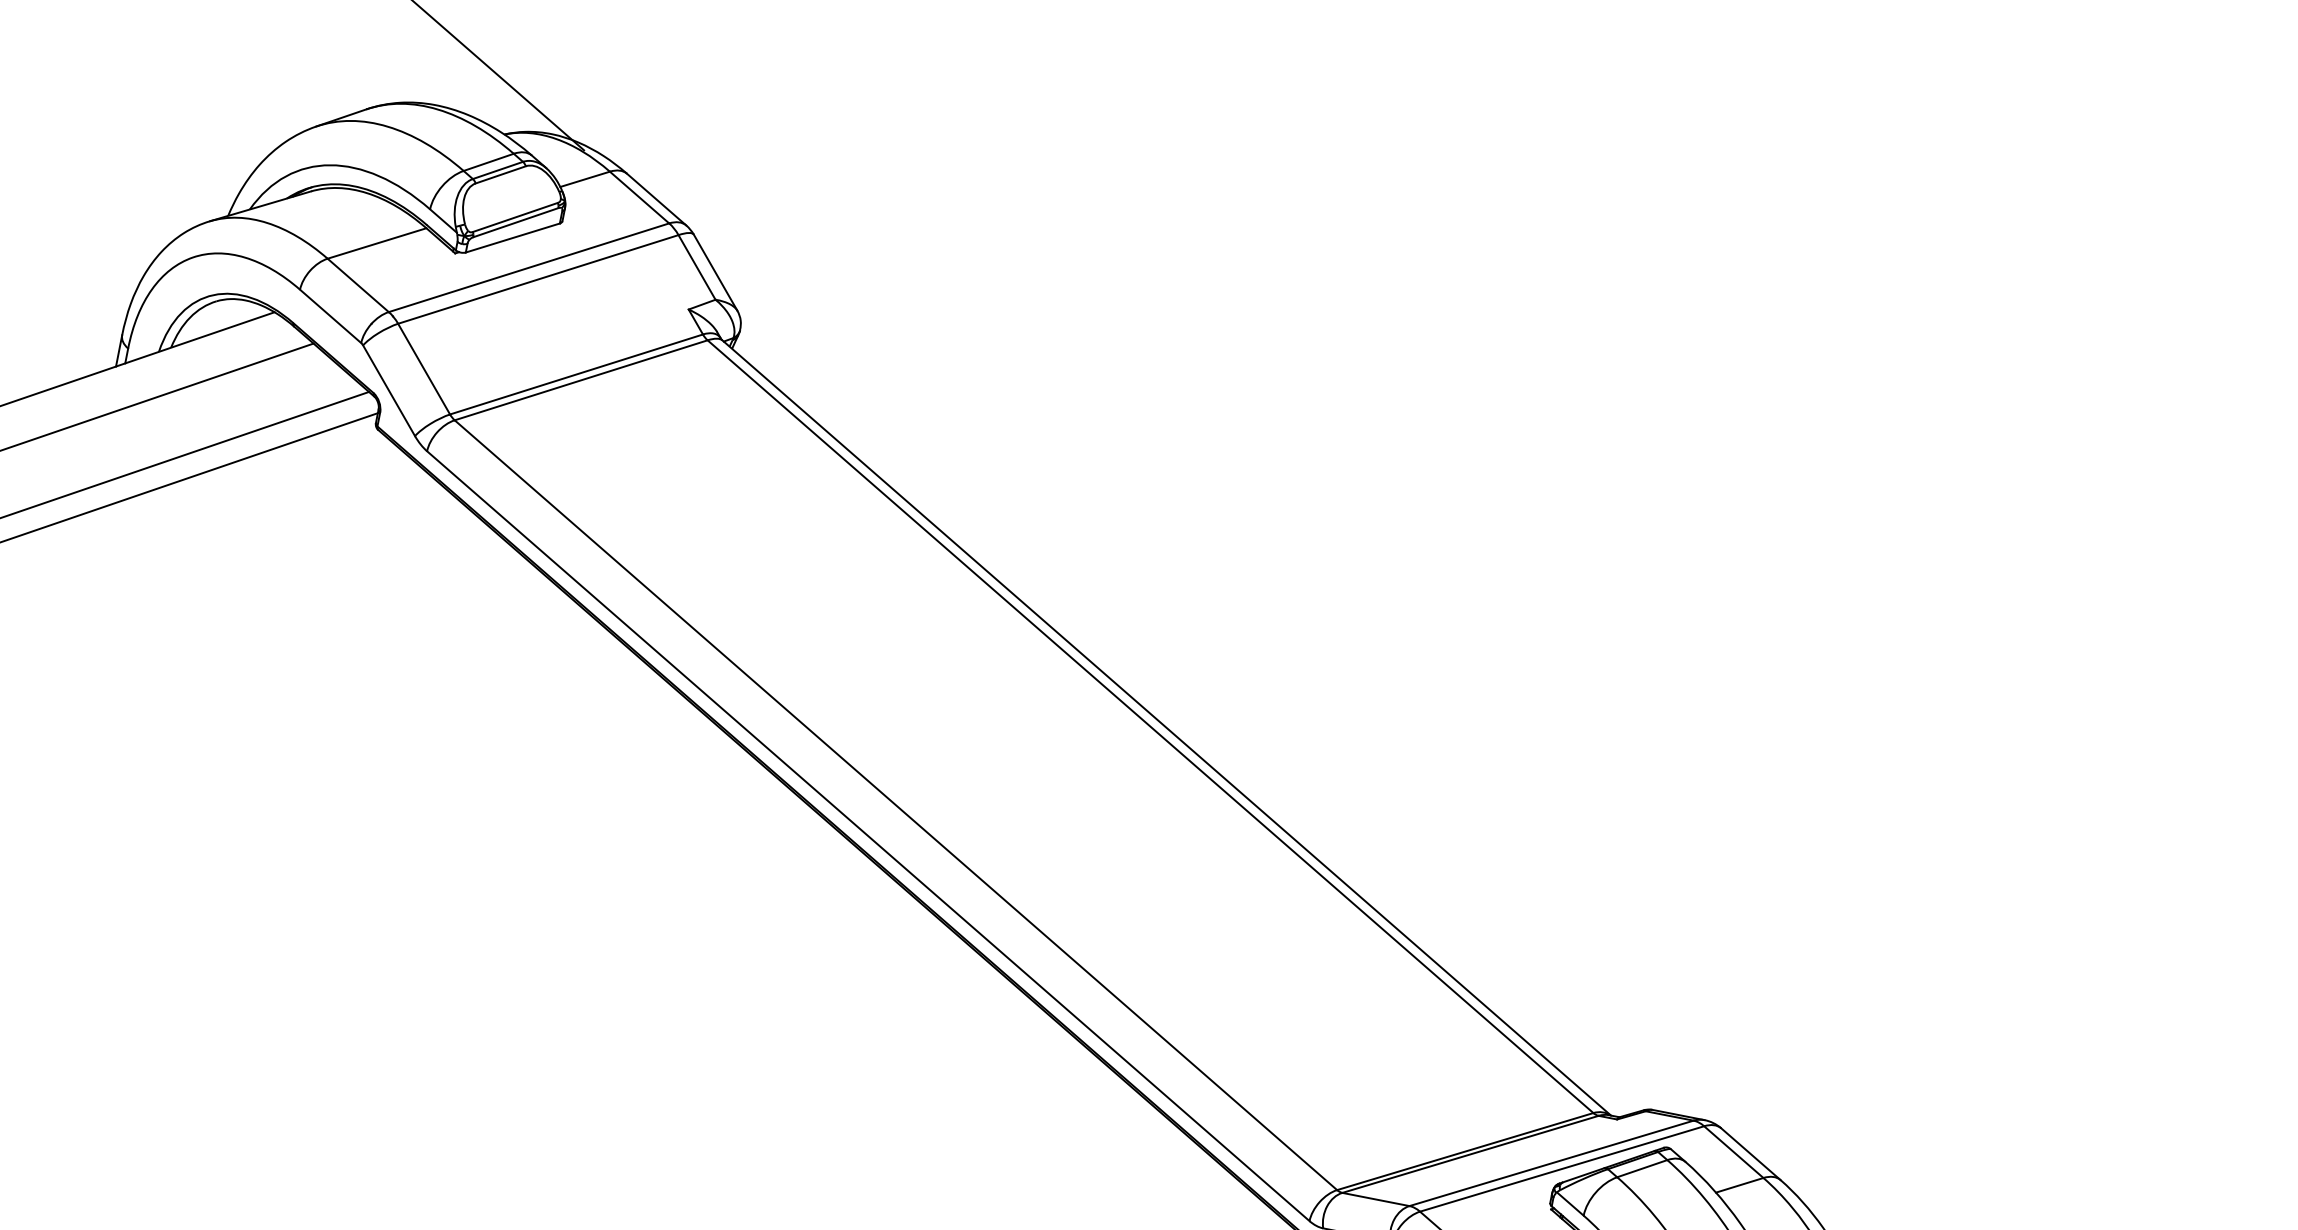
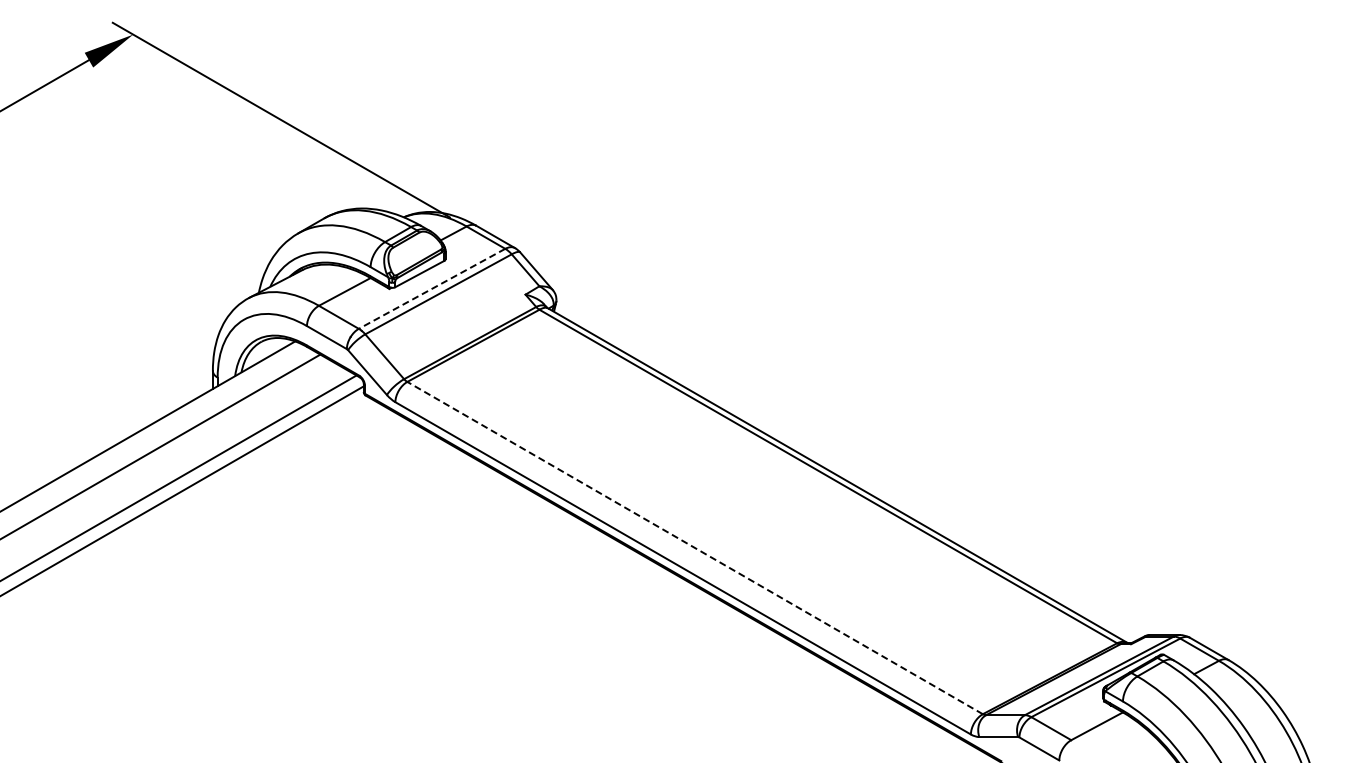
line: (527, 268) -> (431, 289), solid -> dashed
line: (895, 804) -> (694, 547), solid -> dashed

